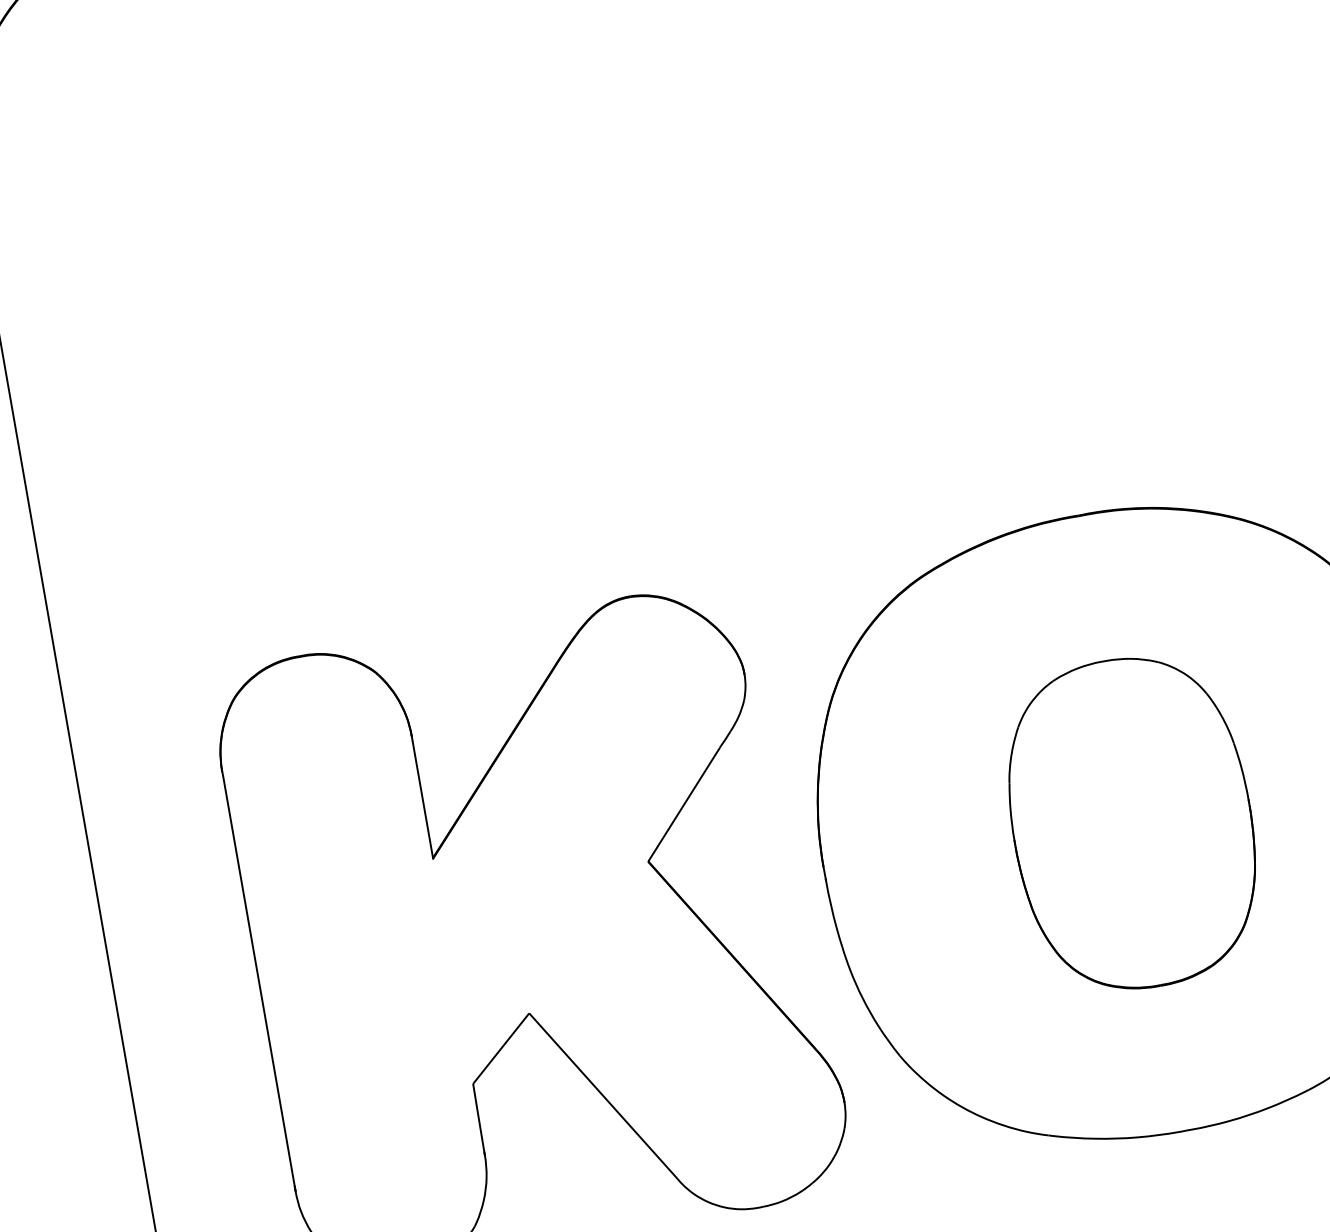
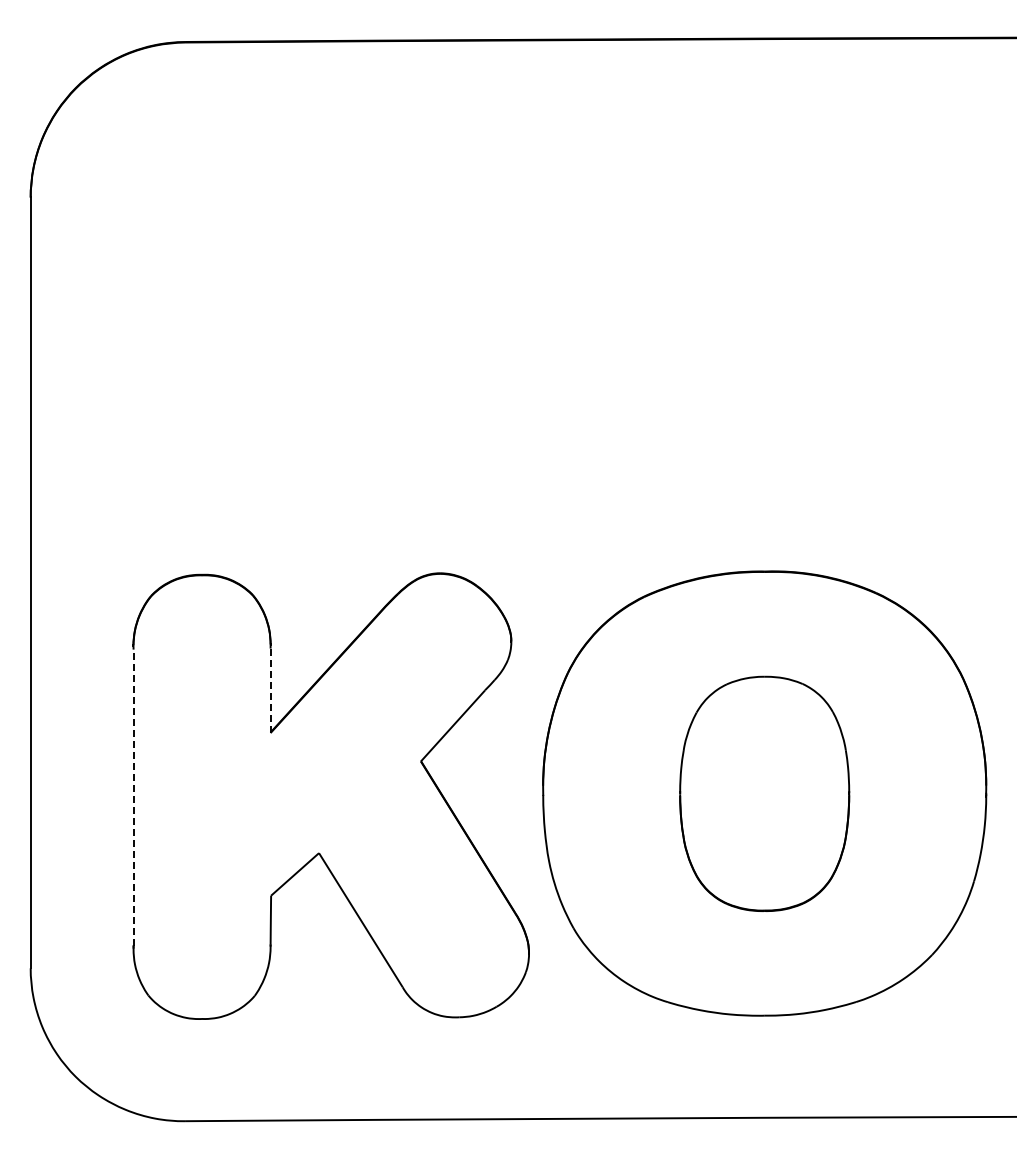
line: (422, 801) -> (270, 691), solid -> dashed
line: (258, 981) -> (133, 797), solid -> dashed

